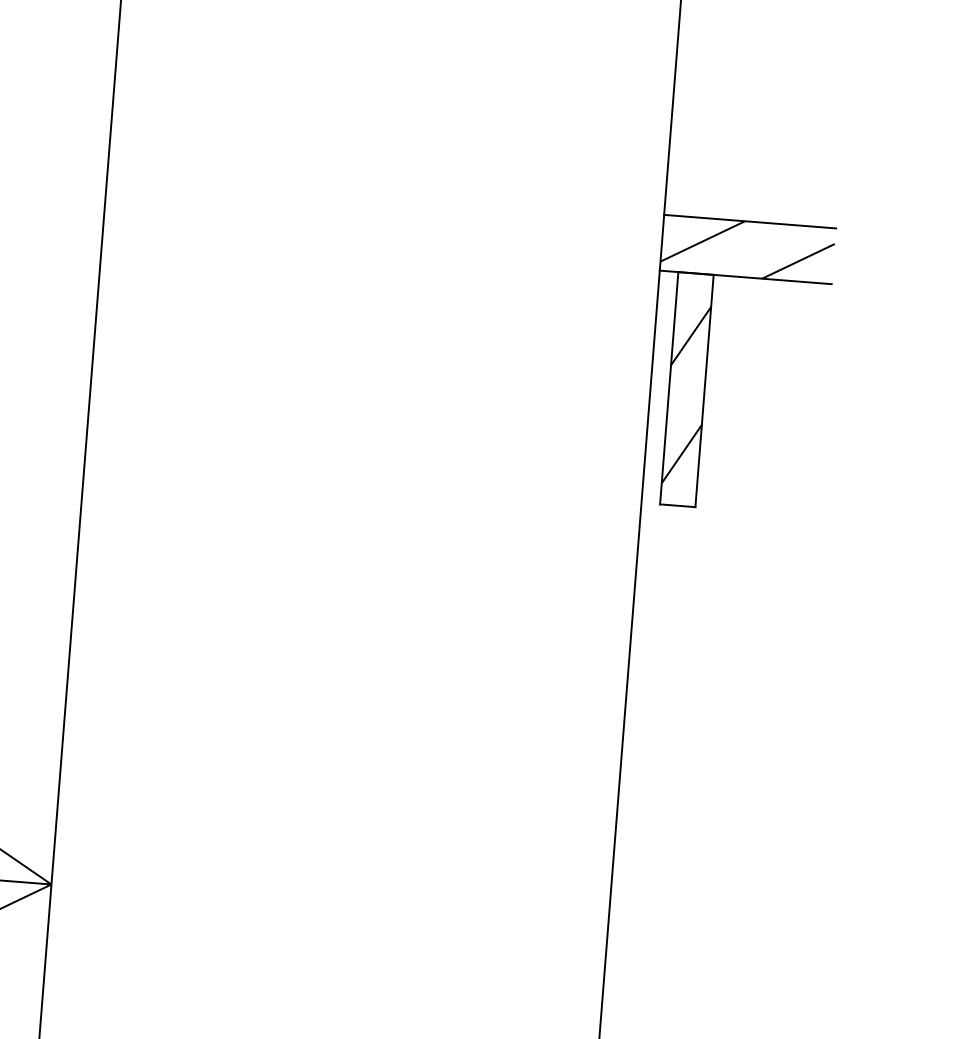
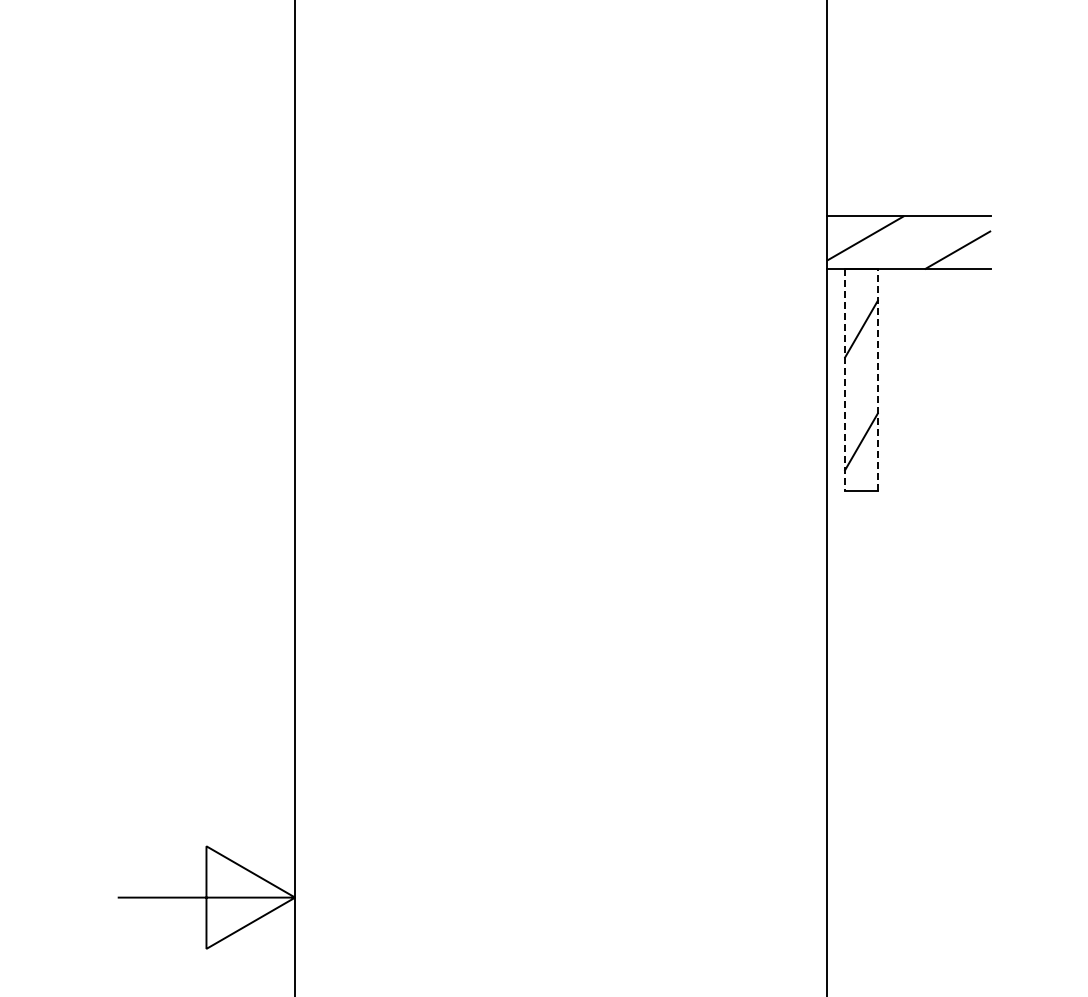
line: (669, 388) -> (844, 380), solid -> dashed
line: (704, 391) -> (878, 380), solid -> dashed

